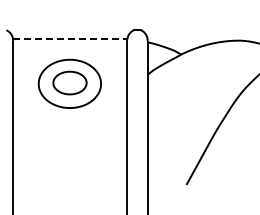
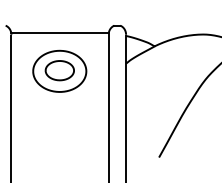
line: (70, 39) -> (60, 33), dashed -> solid

